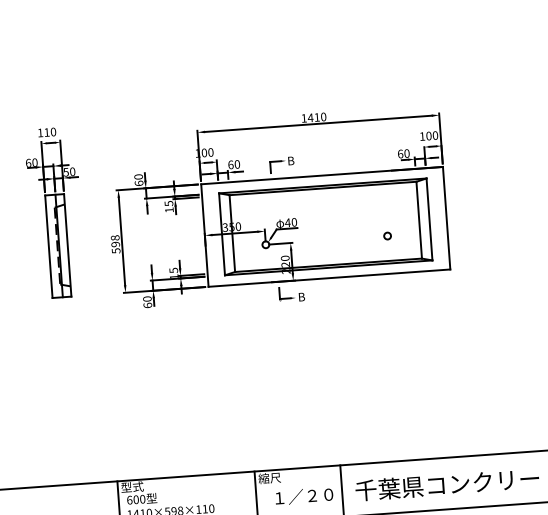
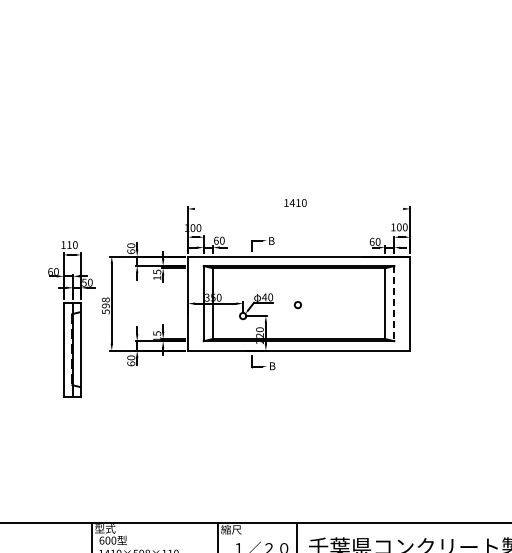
line: (317, 123) -> (298, 208), removed
part: (55, 213) -> (71, 319), moved
line: (429, 219) -> (394, 303), solid -> dashed
circle: (387, 236) -> (297, 305), moved

